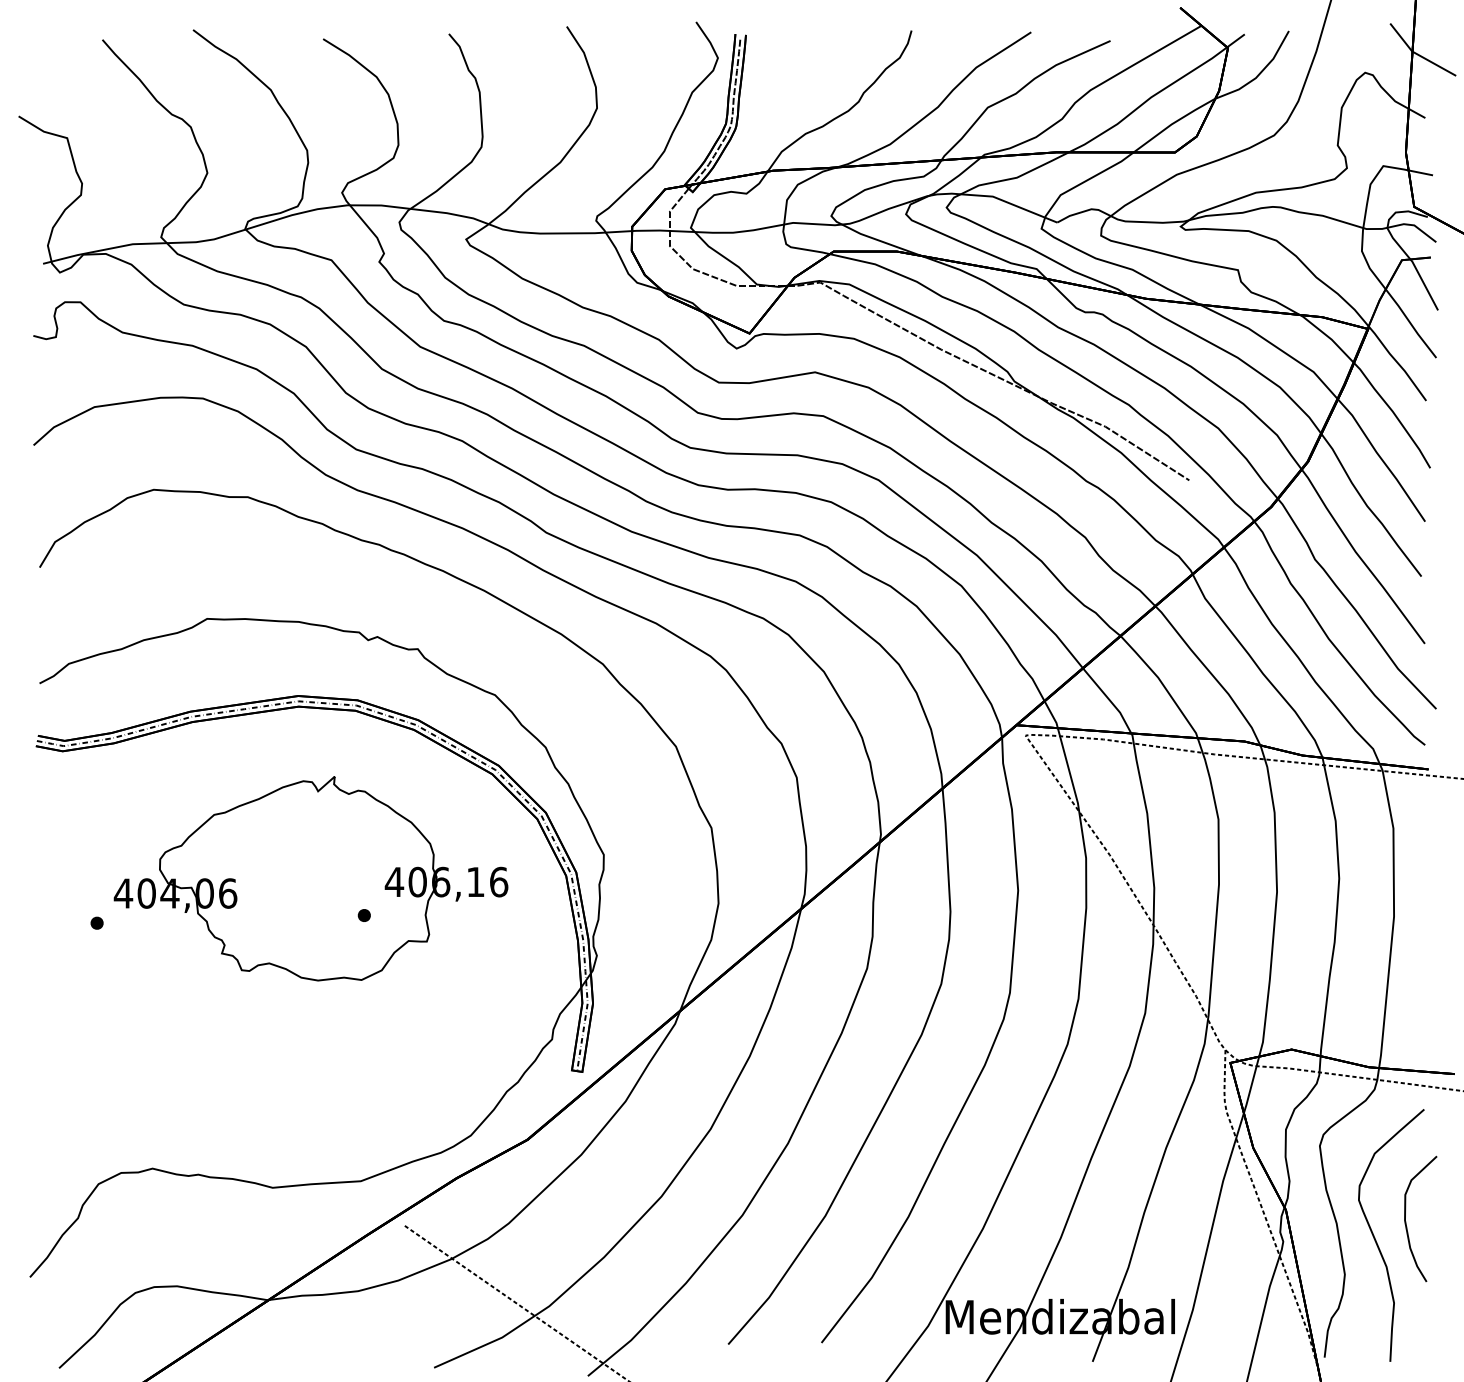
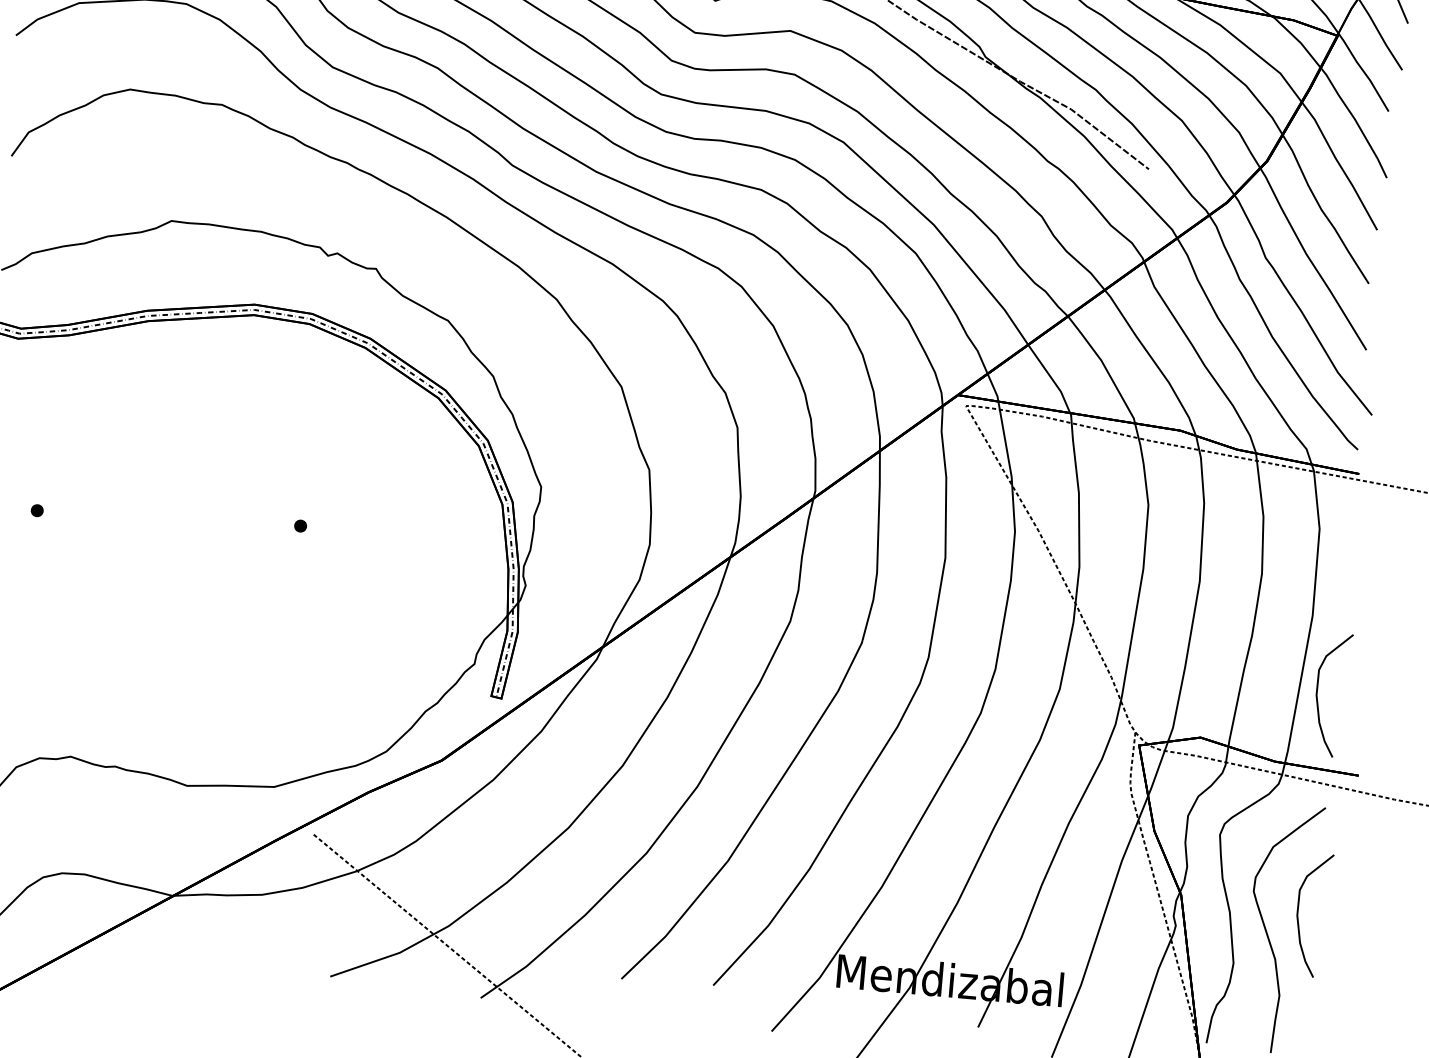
part: (310, 878) -> (250, 485), removed
curve: (1406, 997) -> (1317, 696), added

